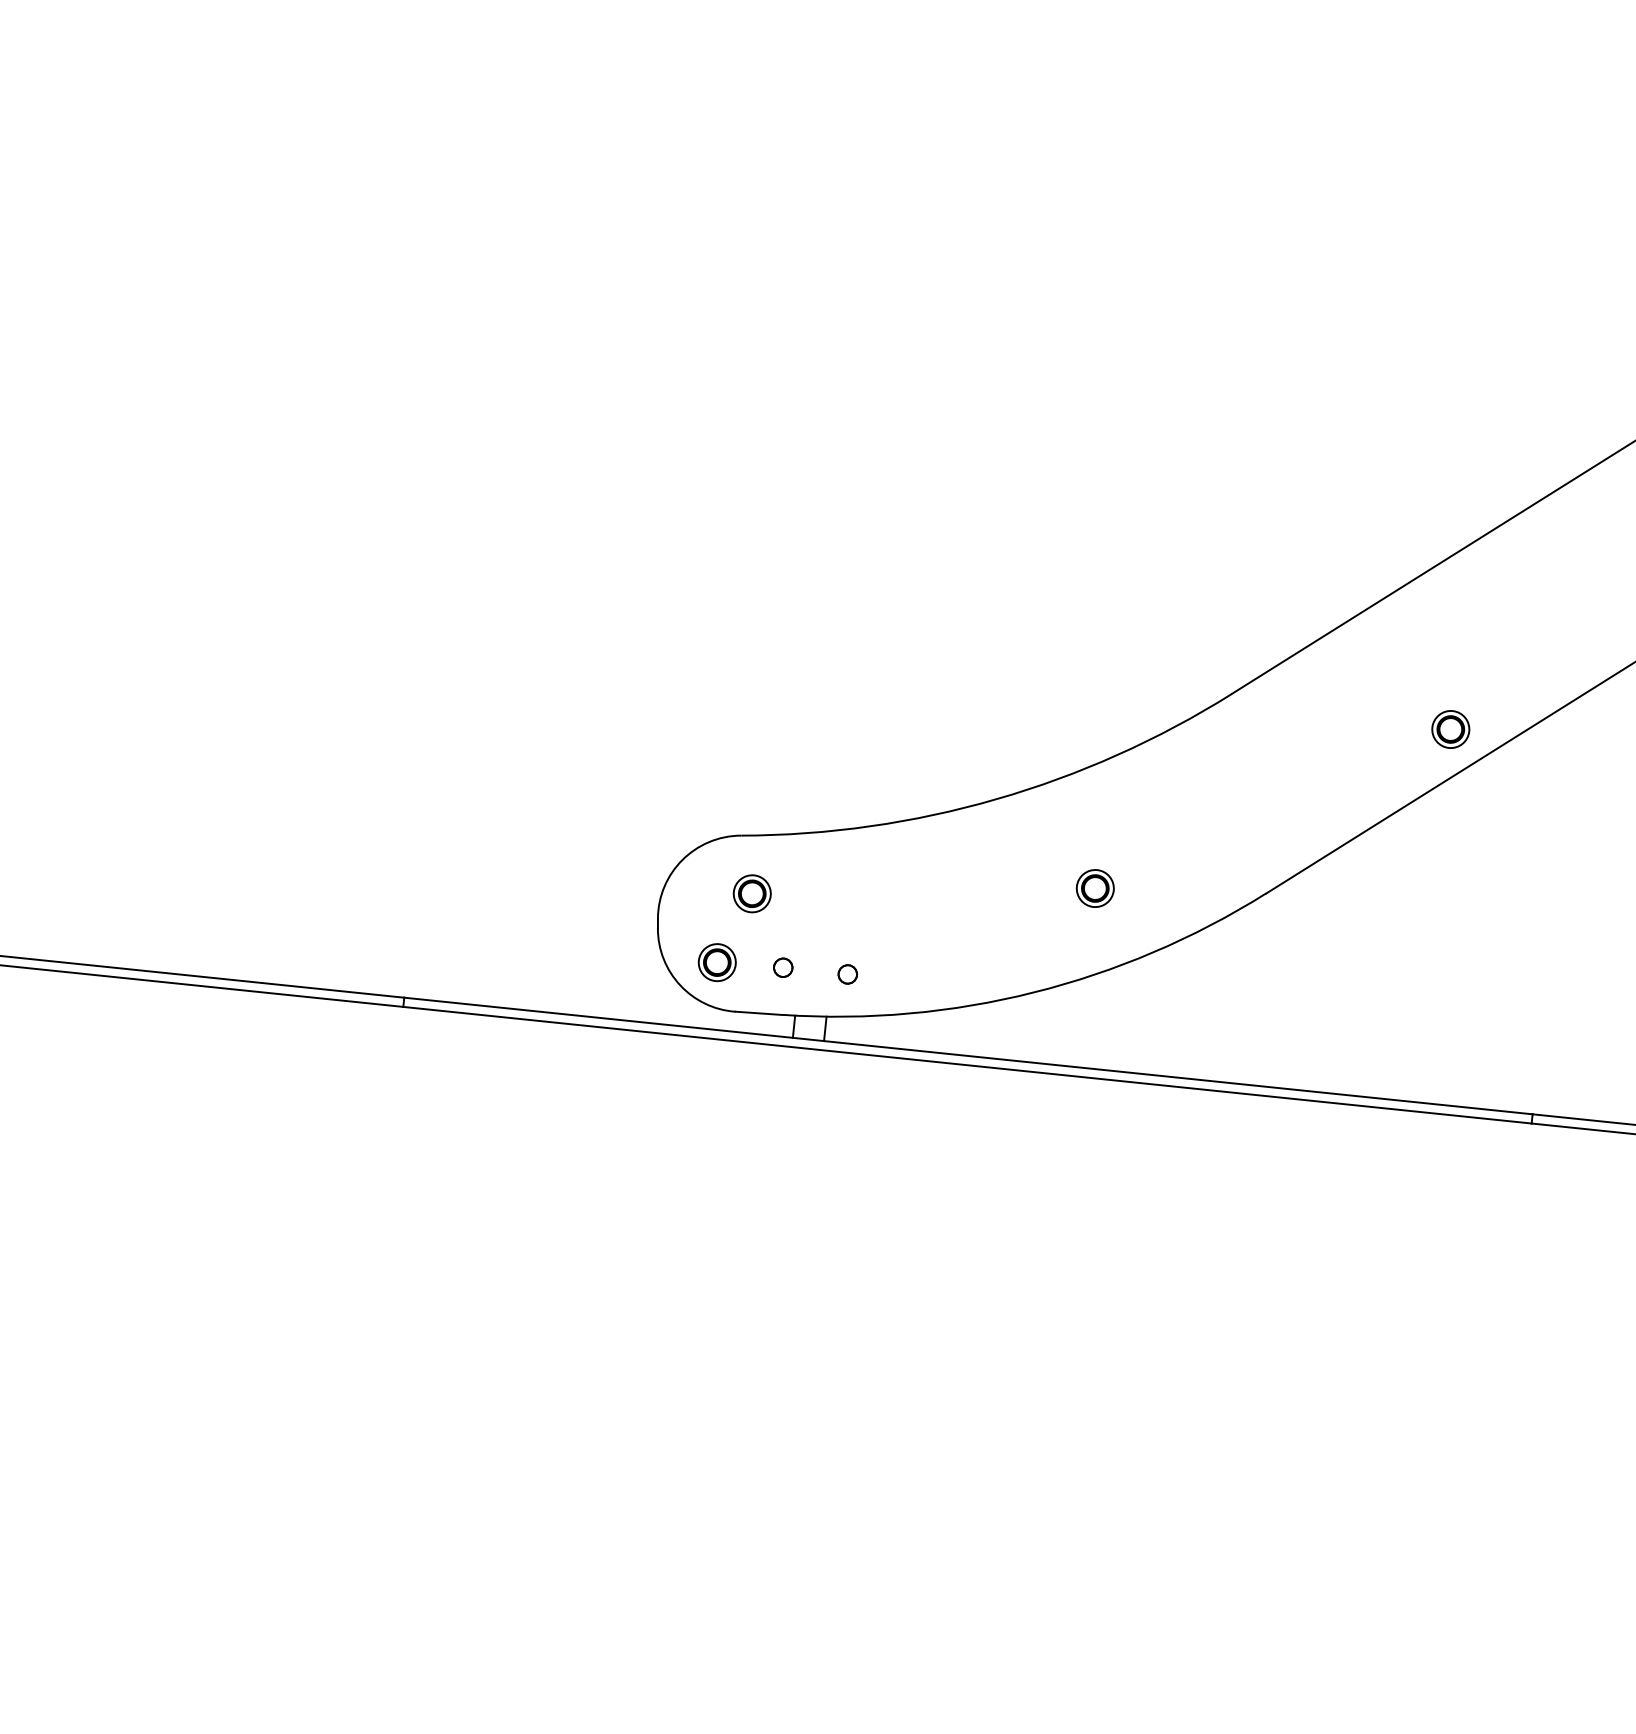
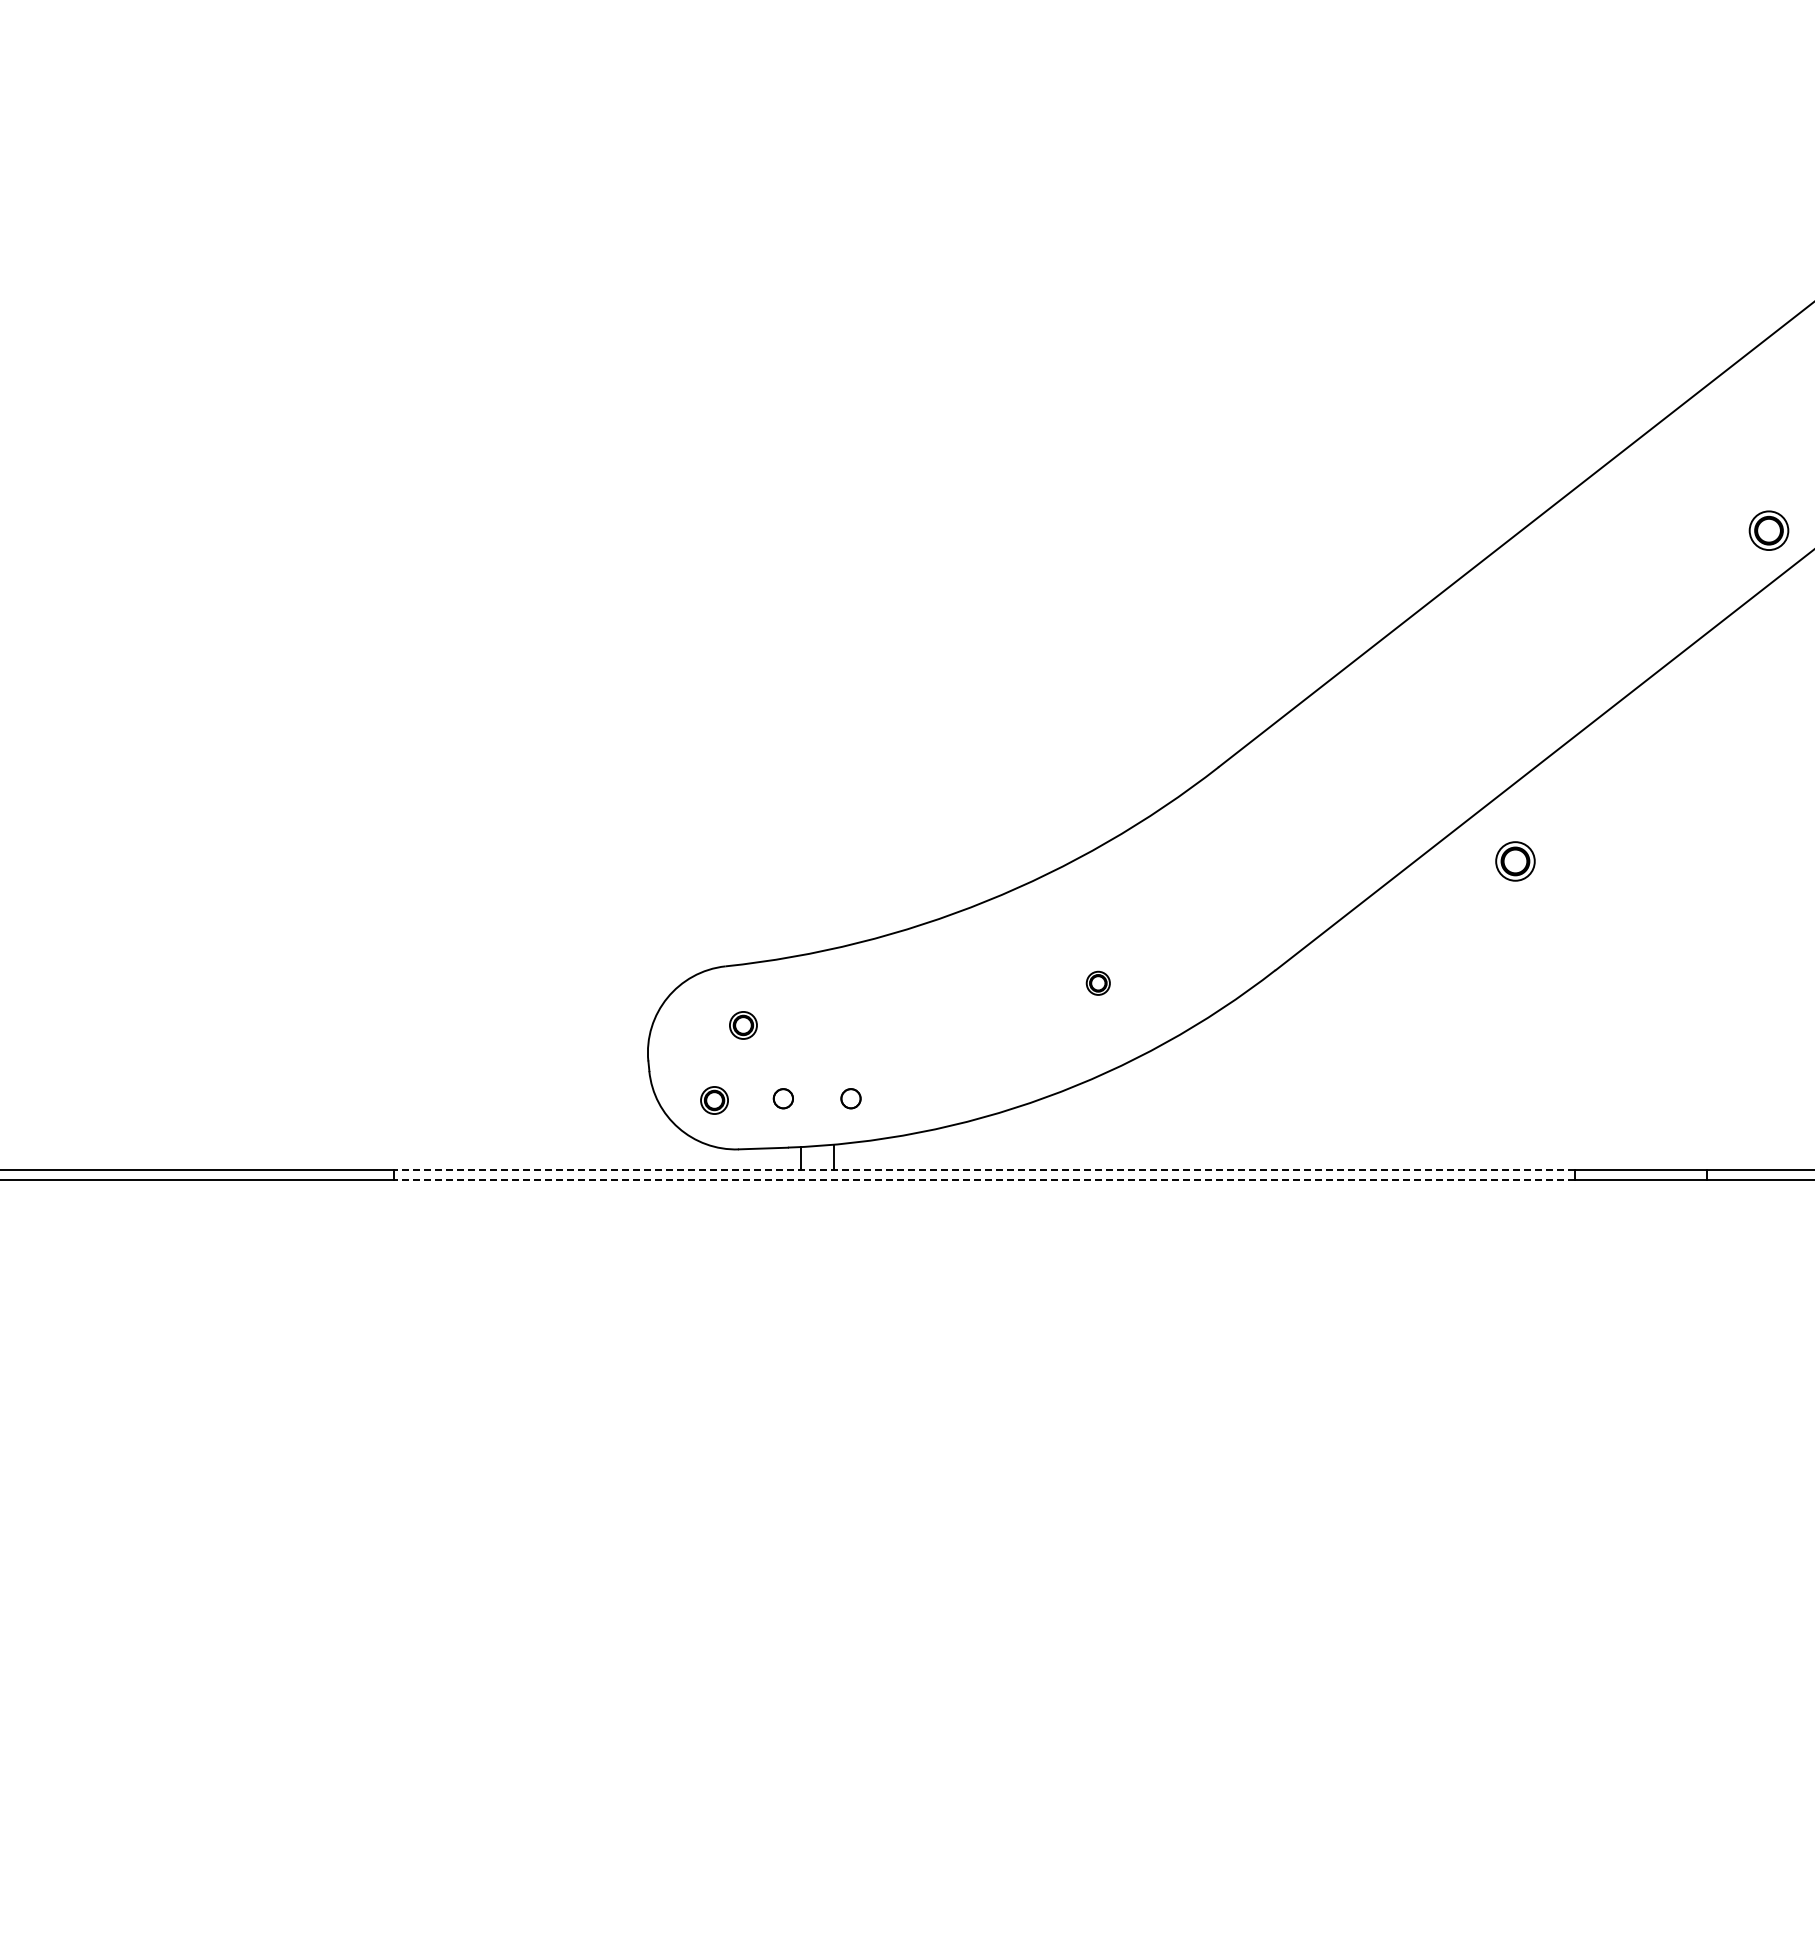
part: (1450, 729) -> (1515, 861), moved
part: (1095, 888) -> (1098, 983), size x0.6
part: (752, 893) -> (743, 1025), size x0.7
part: (717, 962) -> (714, 1100), size x0.7
line: (968, 1056) -> (984, 1170), solid -> dashed
line: (967, 1064) -> (984, 1179), solid -> dashed

